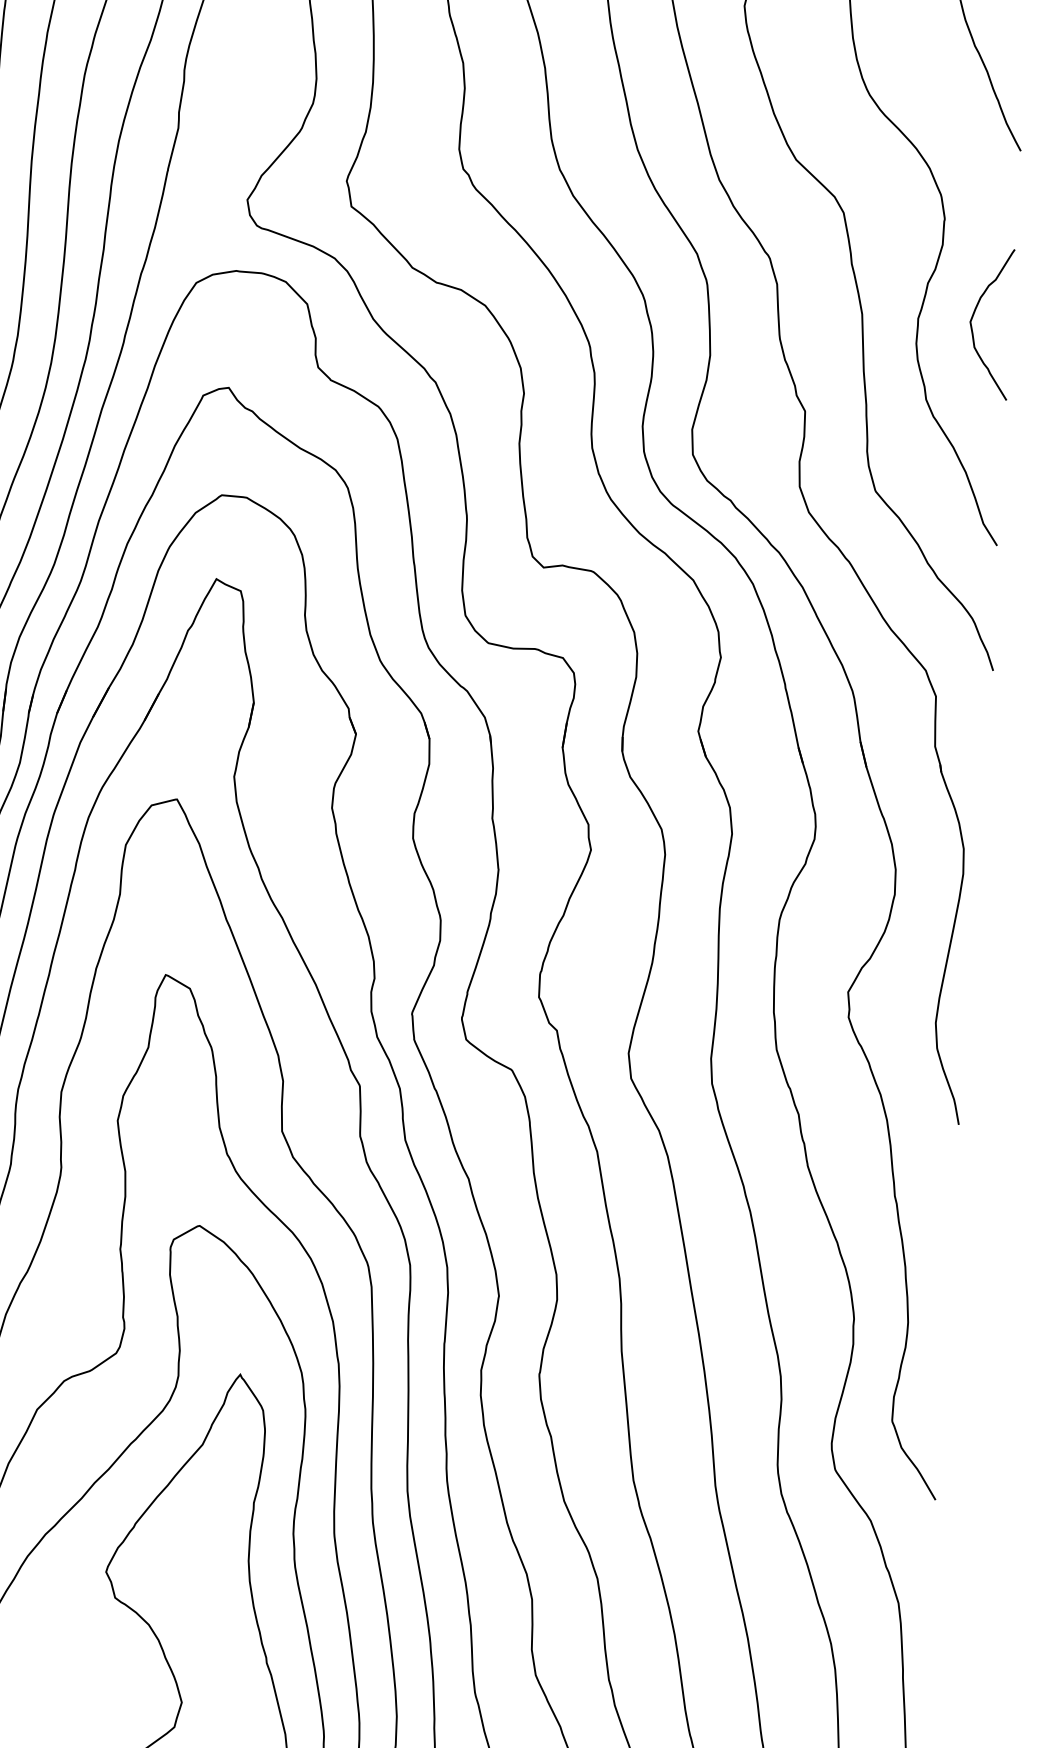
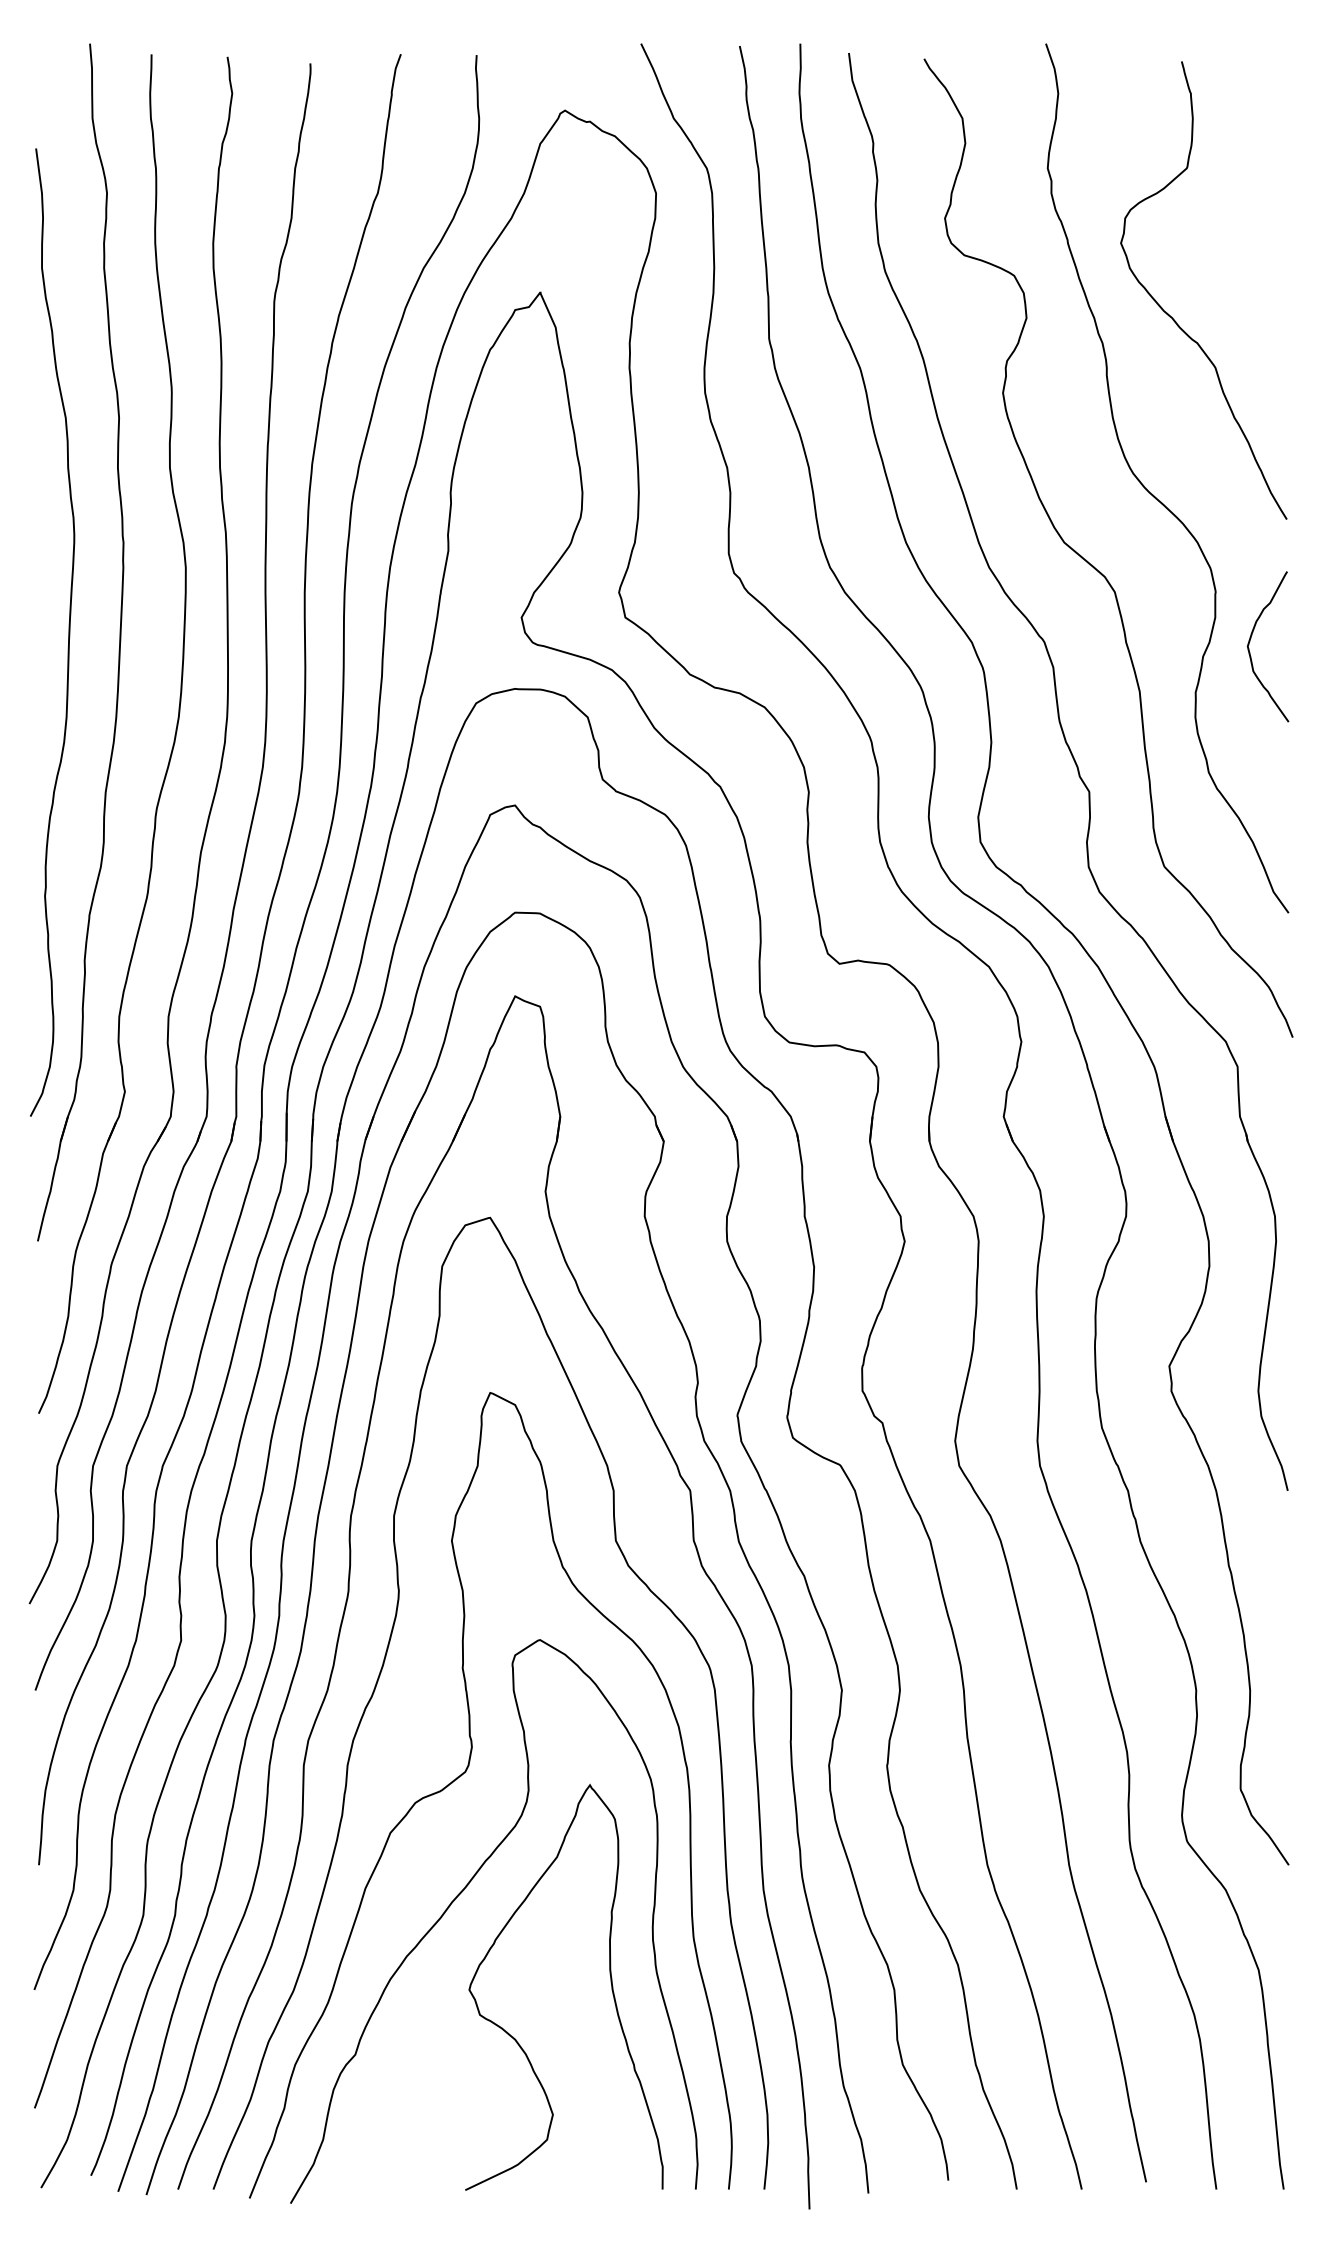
curve: (973, 317) -> (1250, 641), moved

